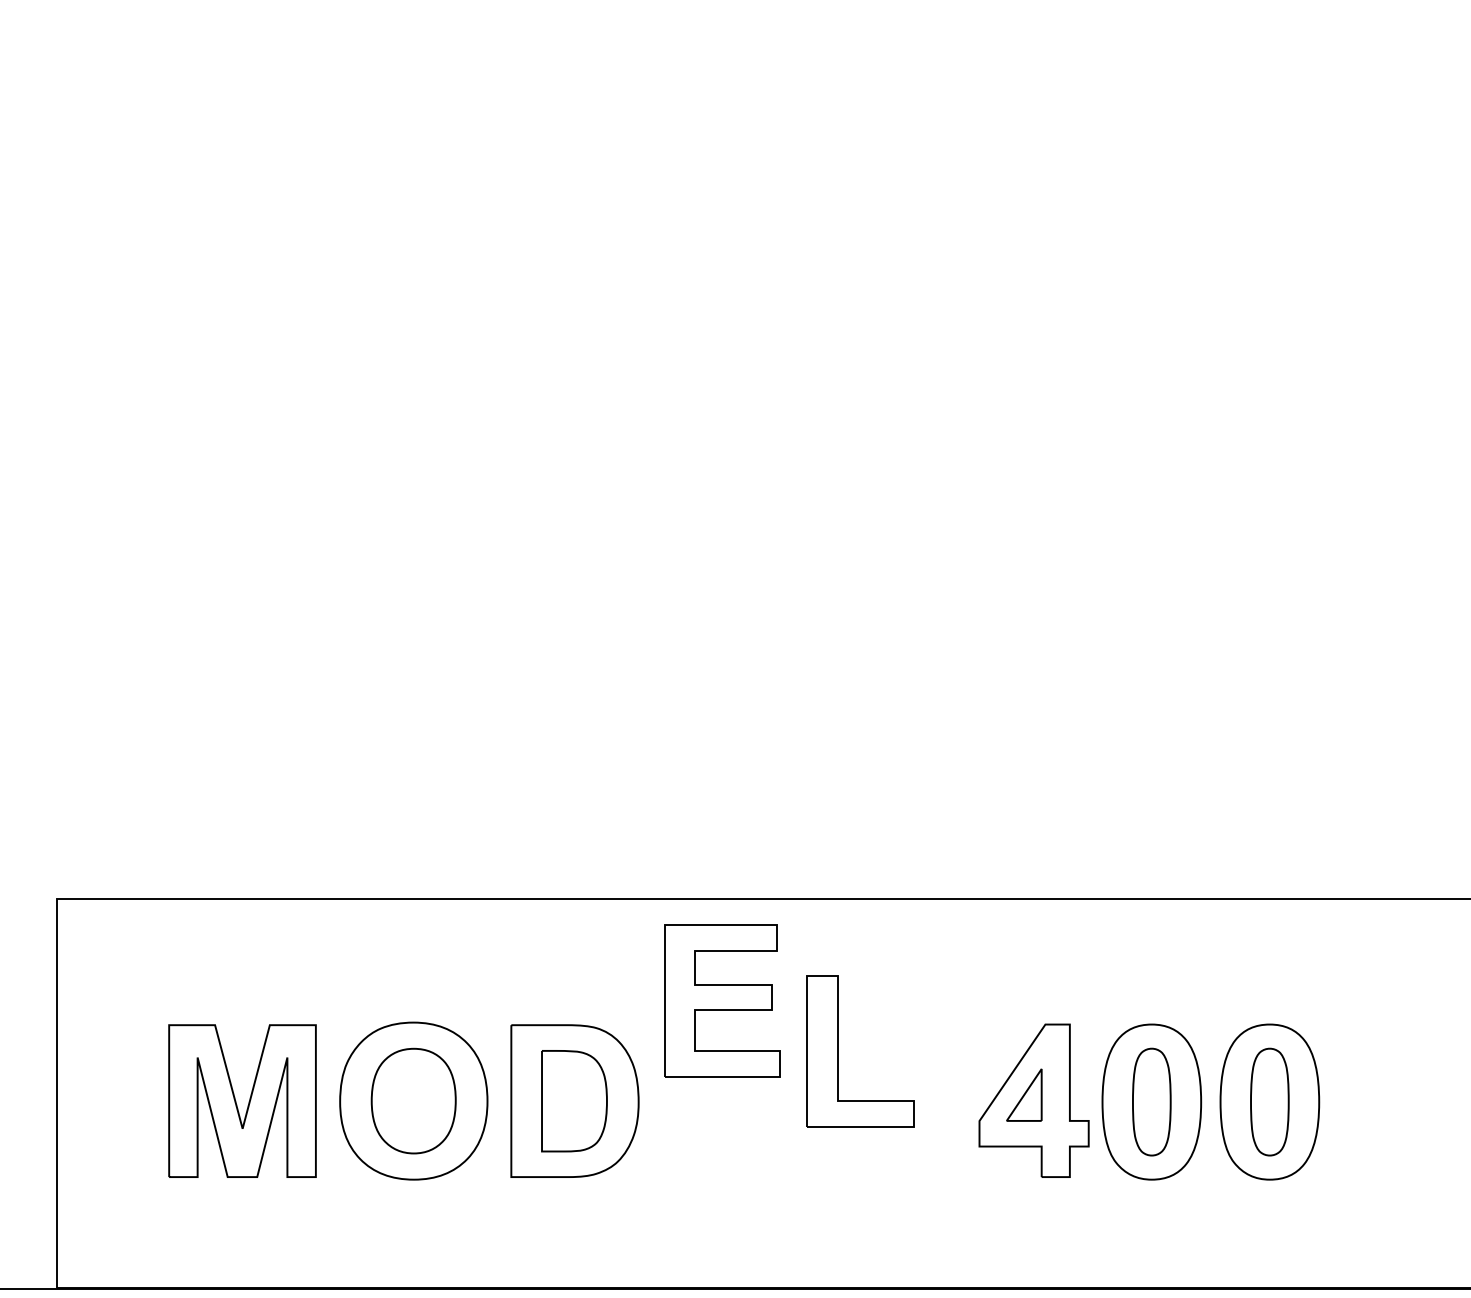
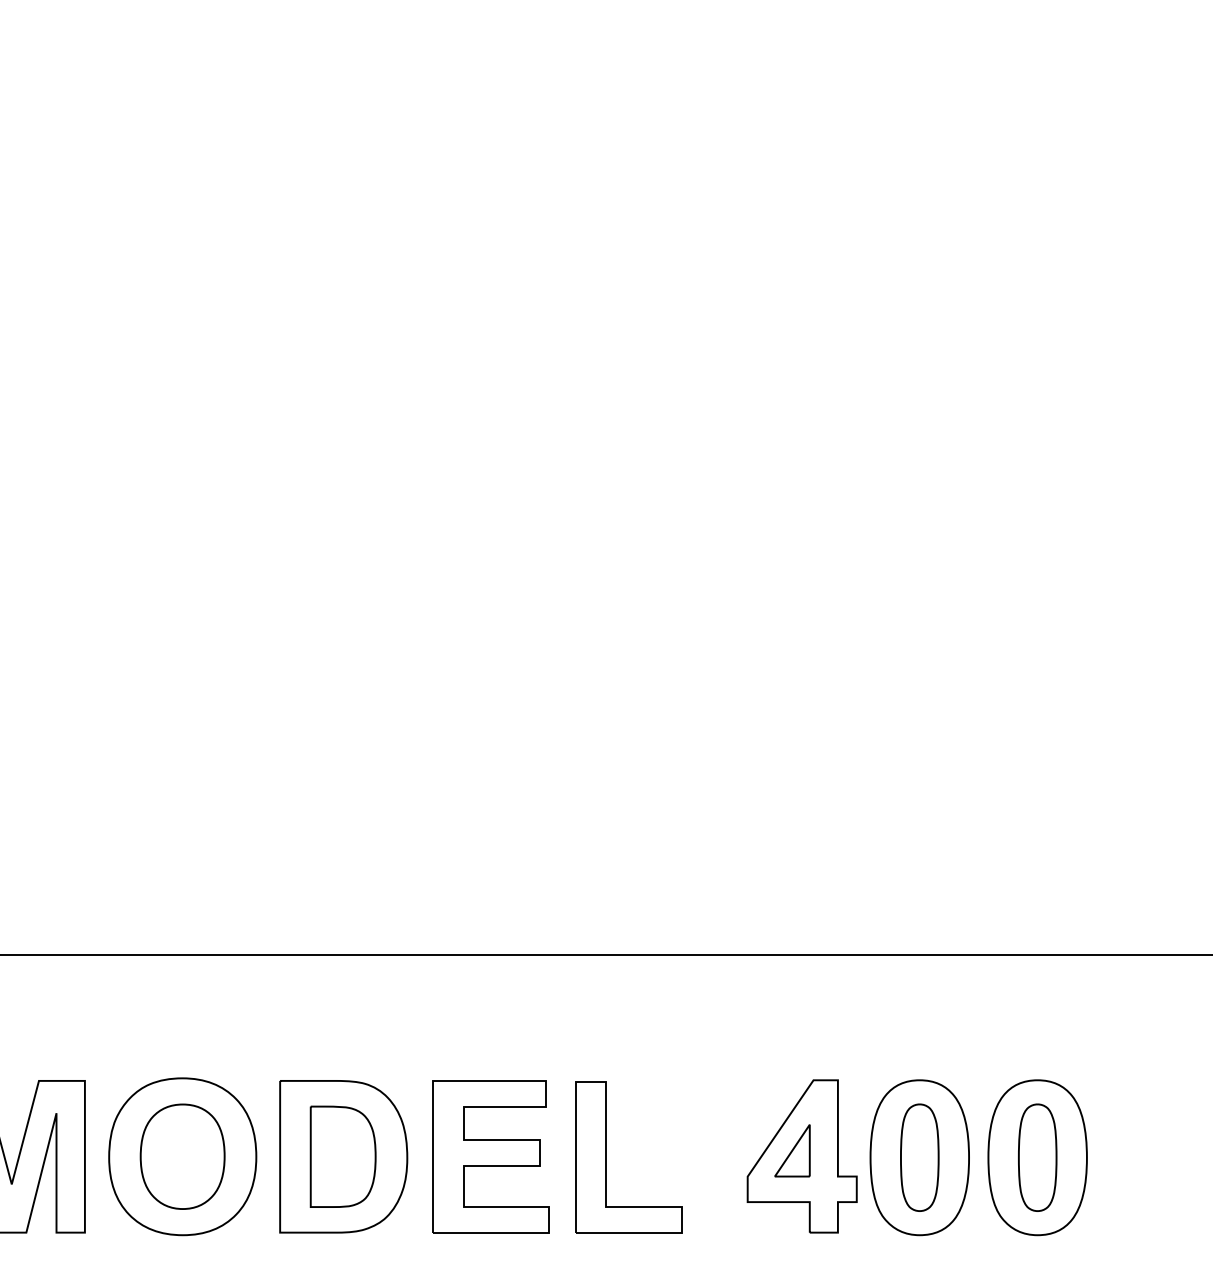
part: (722, 1000) -> (491, 1156), moved
part: (838, 1051) -> (606, 1157), moved

